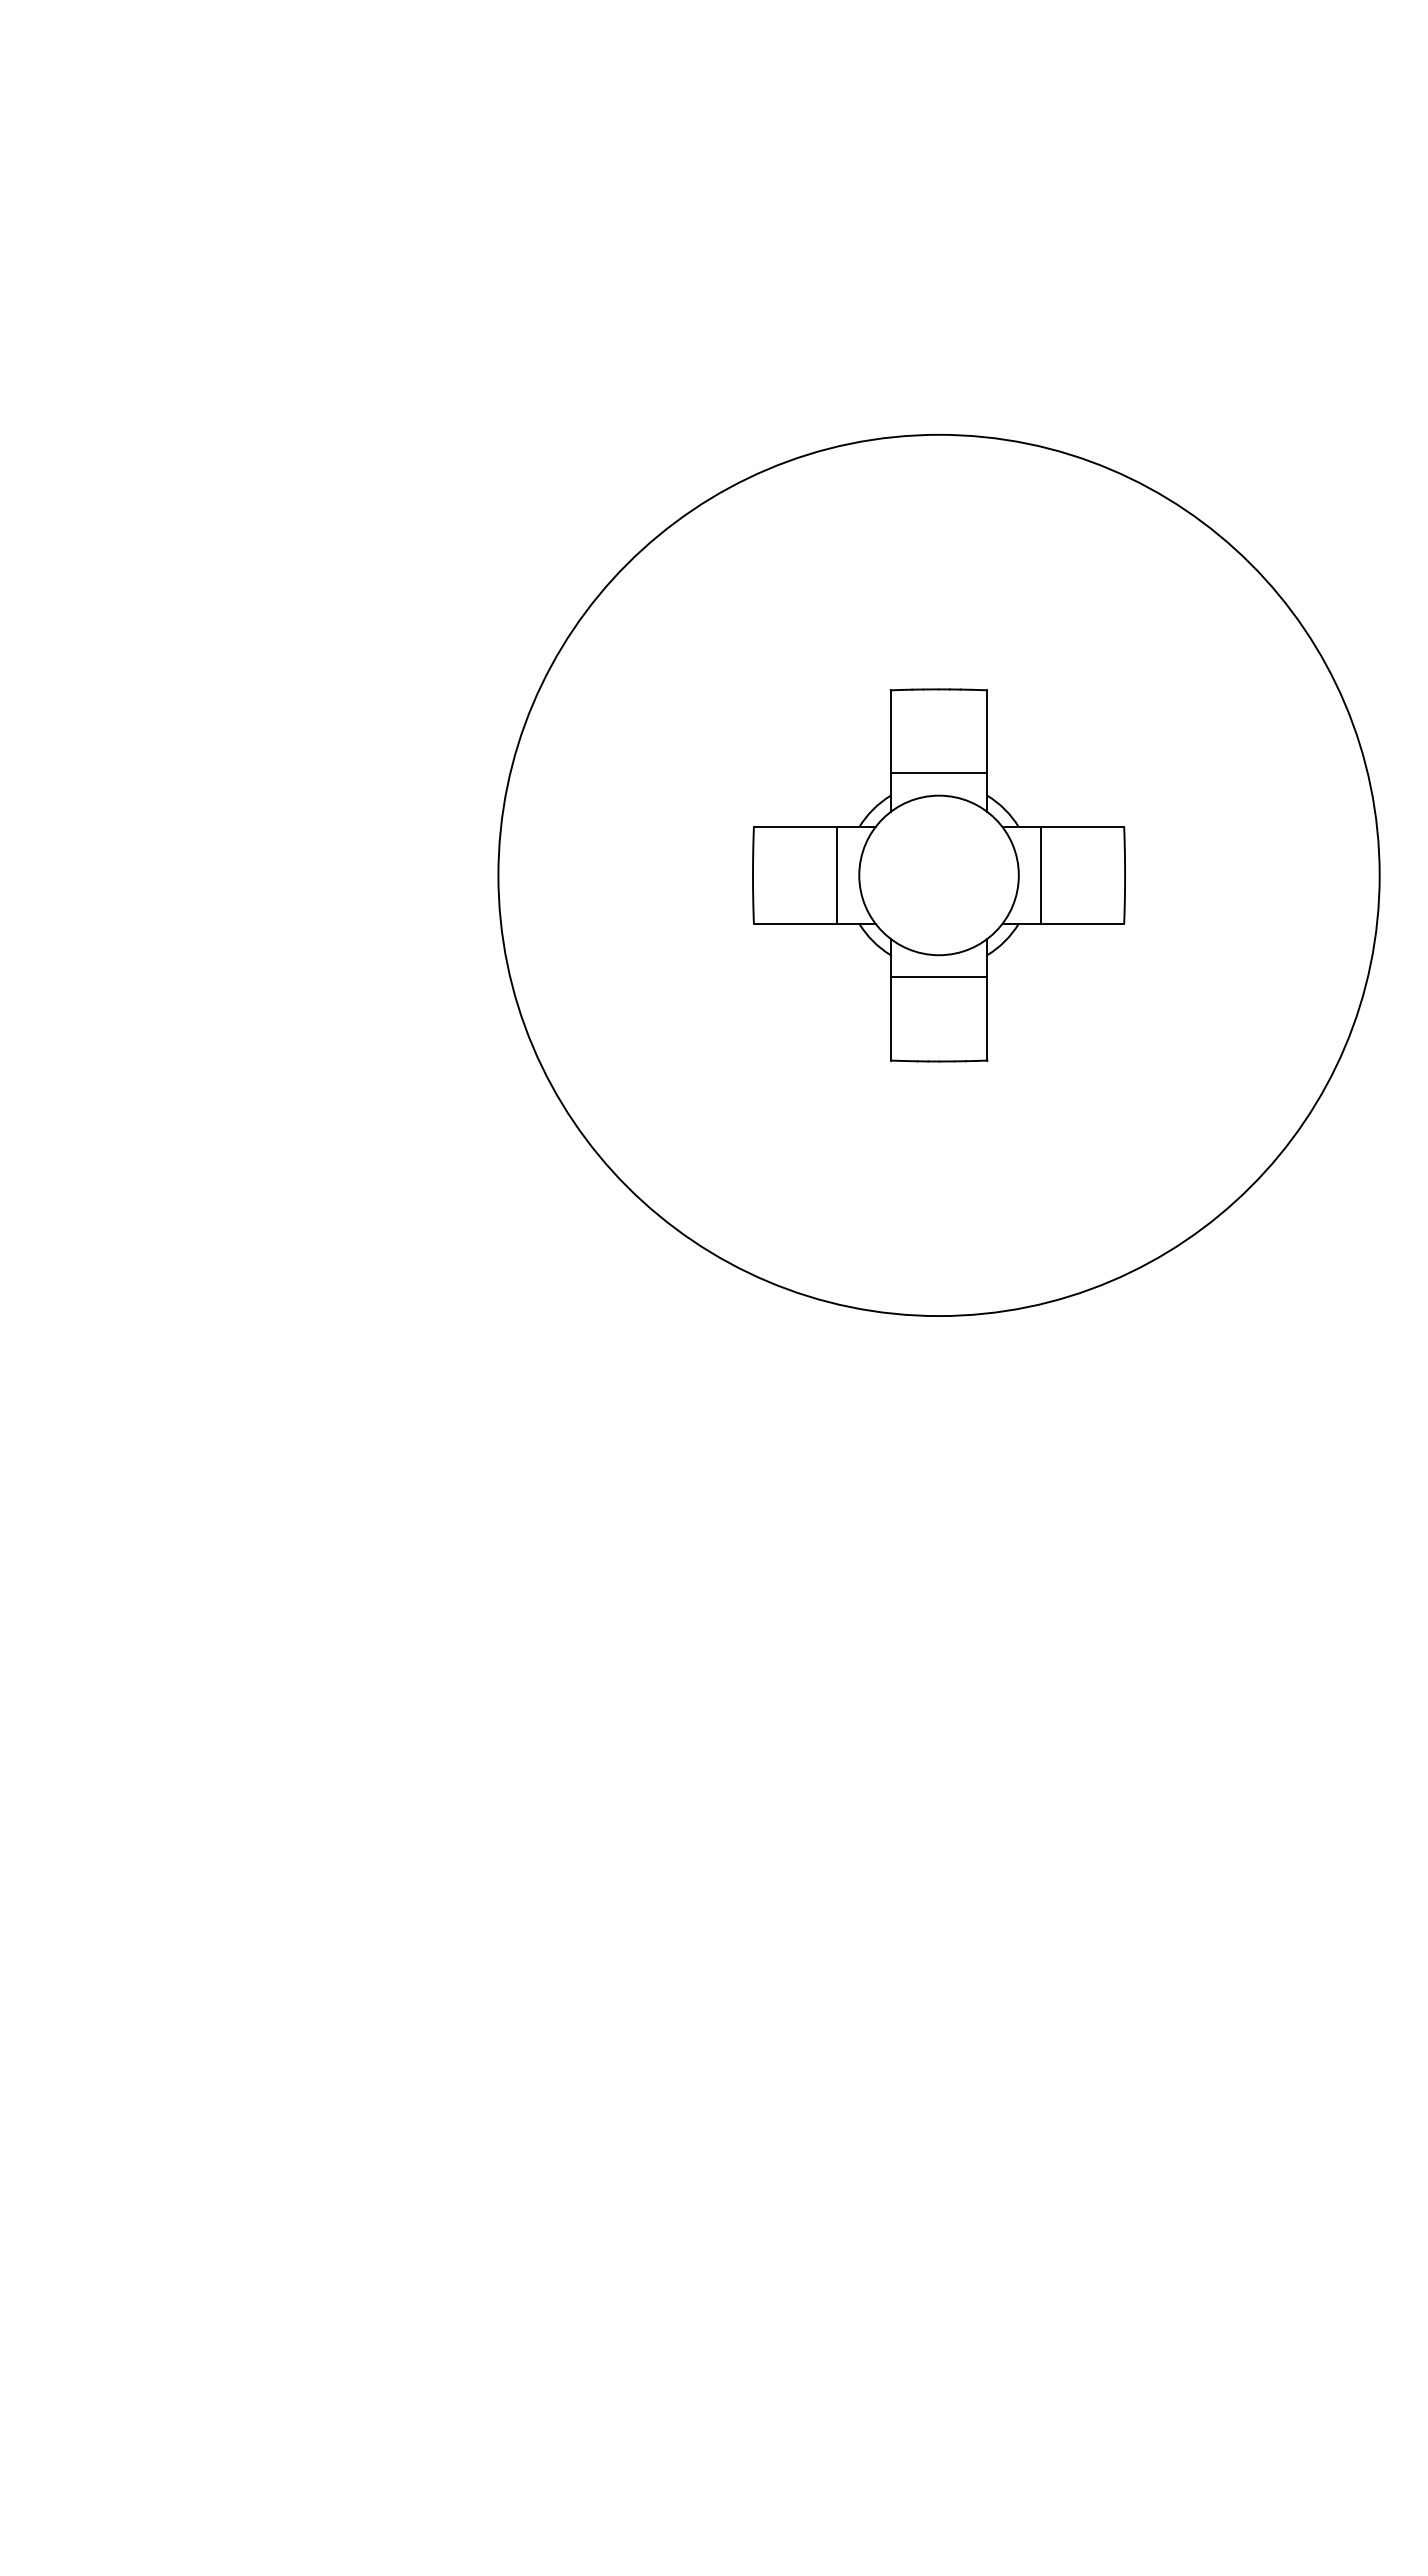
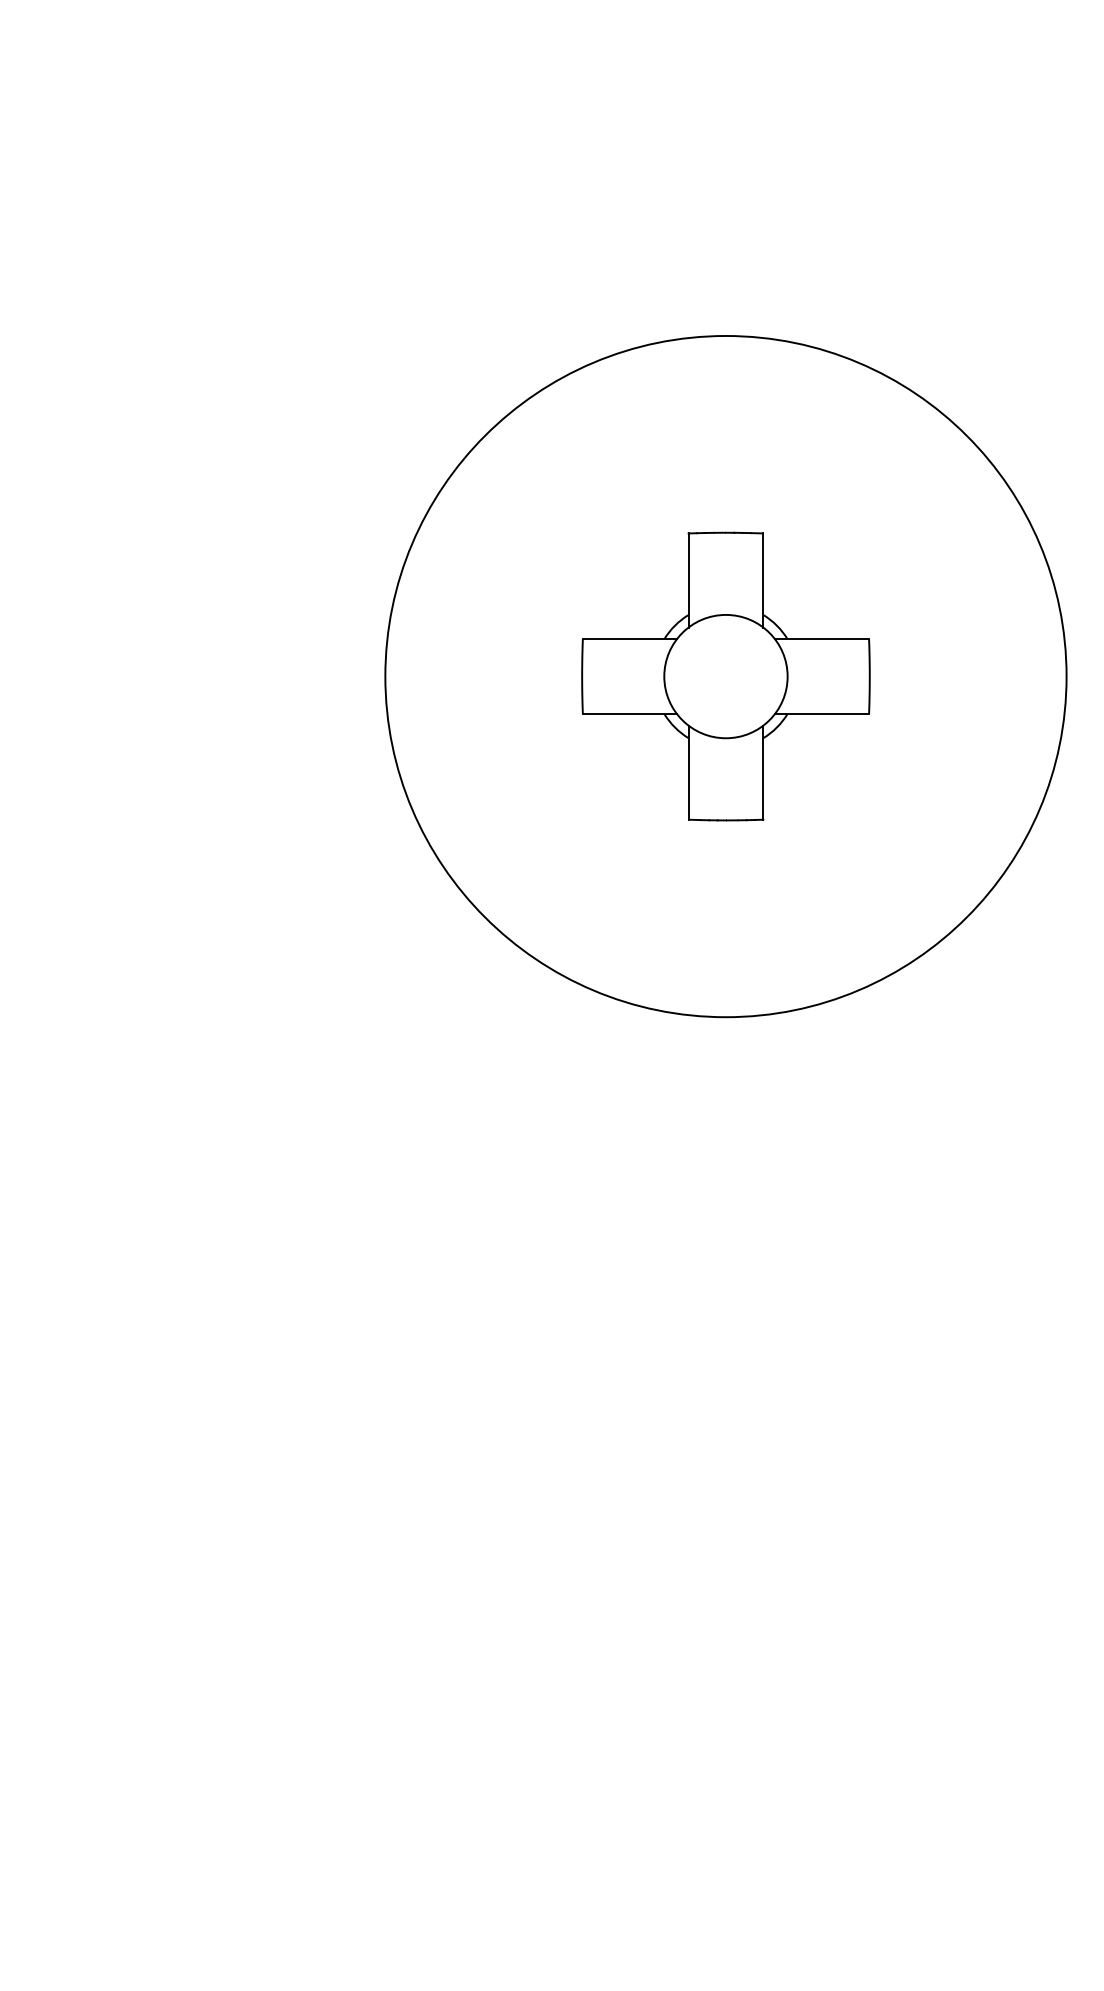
line: (938, 773) -> (725, 597), removed
line: (837, 875) -> (647, 676), removed
line: (1041, 875) -> (805, 676), removed
line: (938, 977) -> (725, 755), removed

